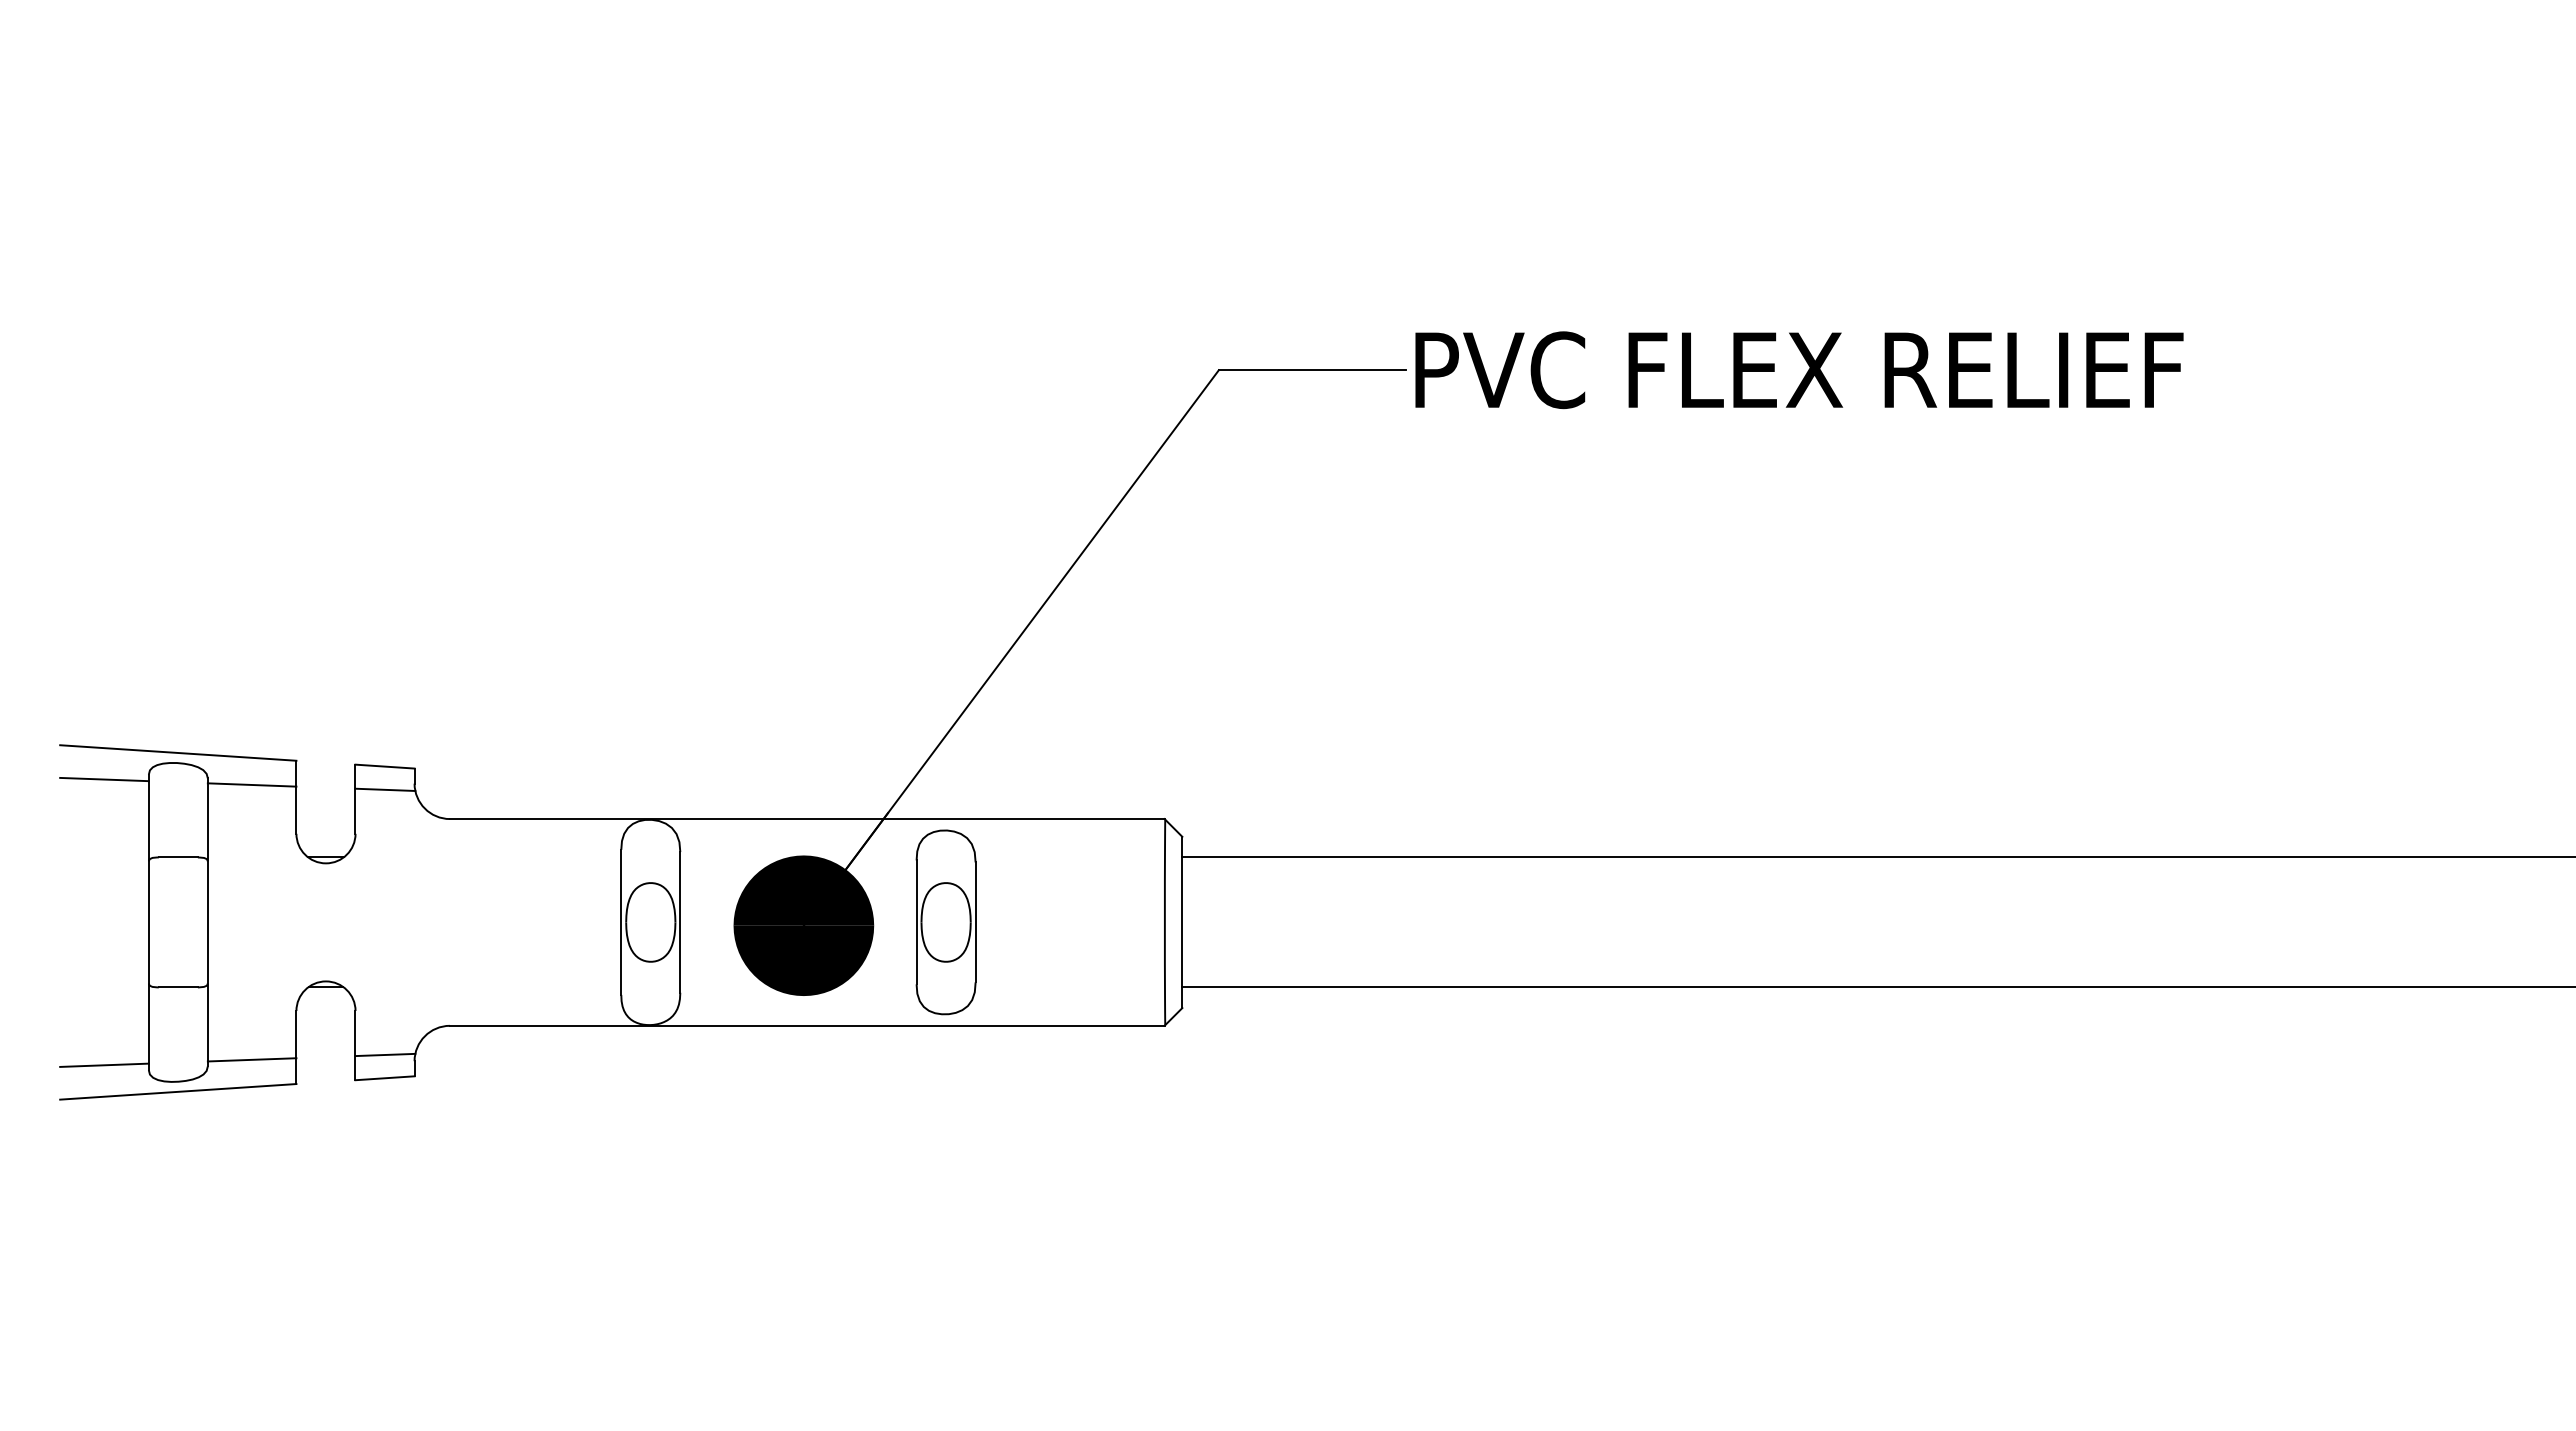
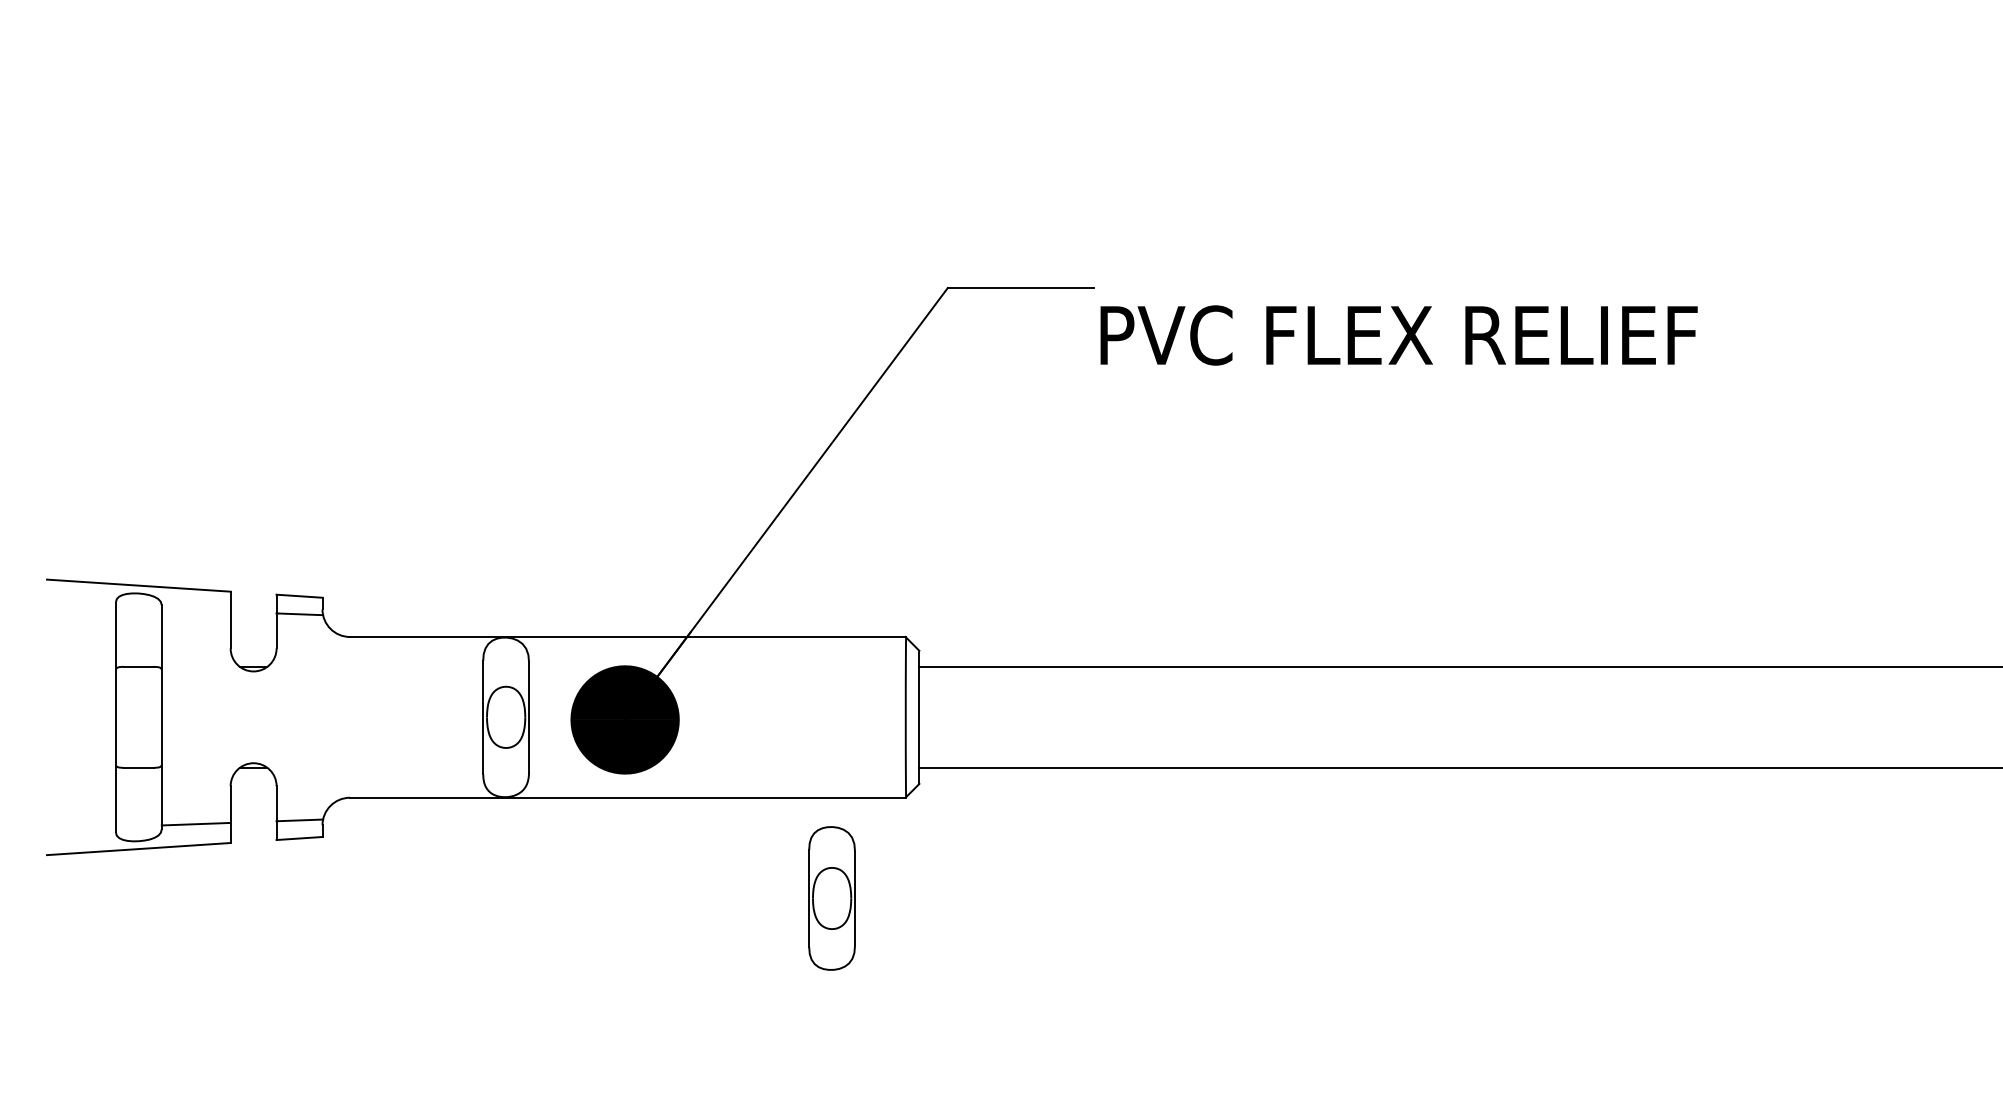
text: (1799, 370) -> (1399, 335), moved
line: (104, 779) -> (81, 606), removed
line: (251, 784) -> (195, 610), removed
part: (945, 922) -> (831, 898), moved
line: (104, 1064) -> (81, 827), removed

